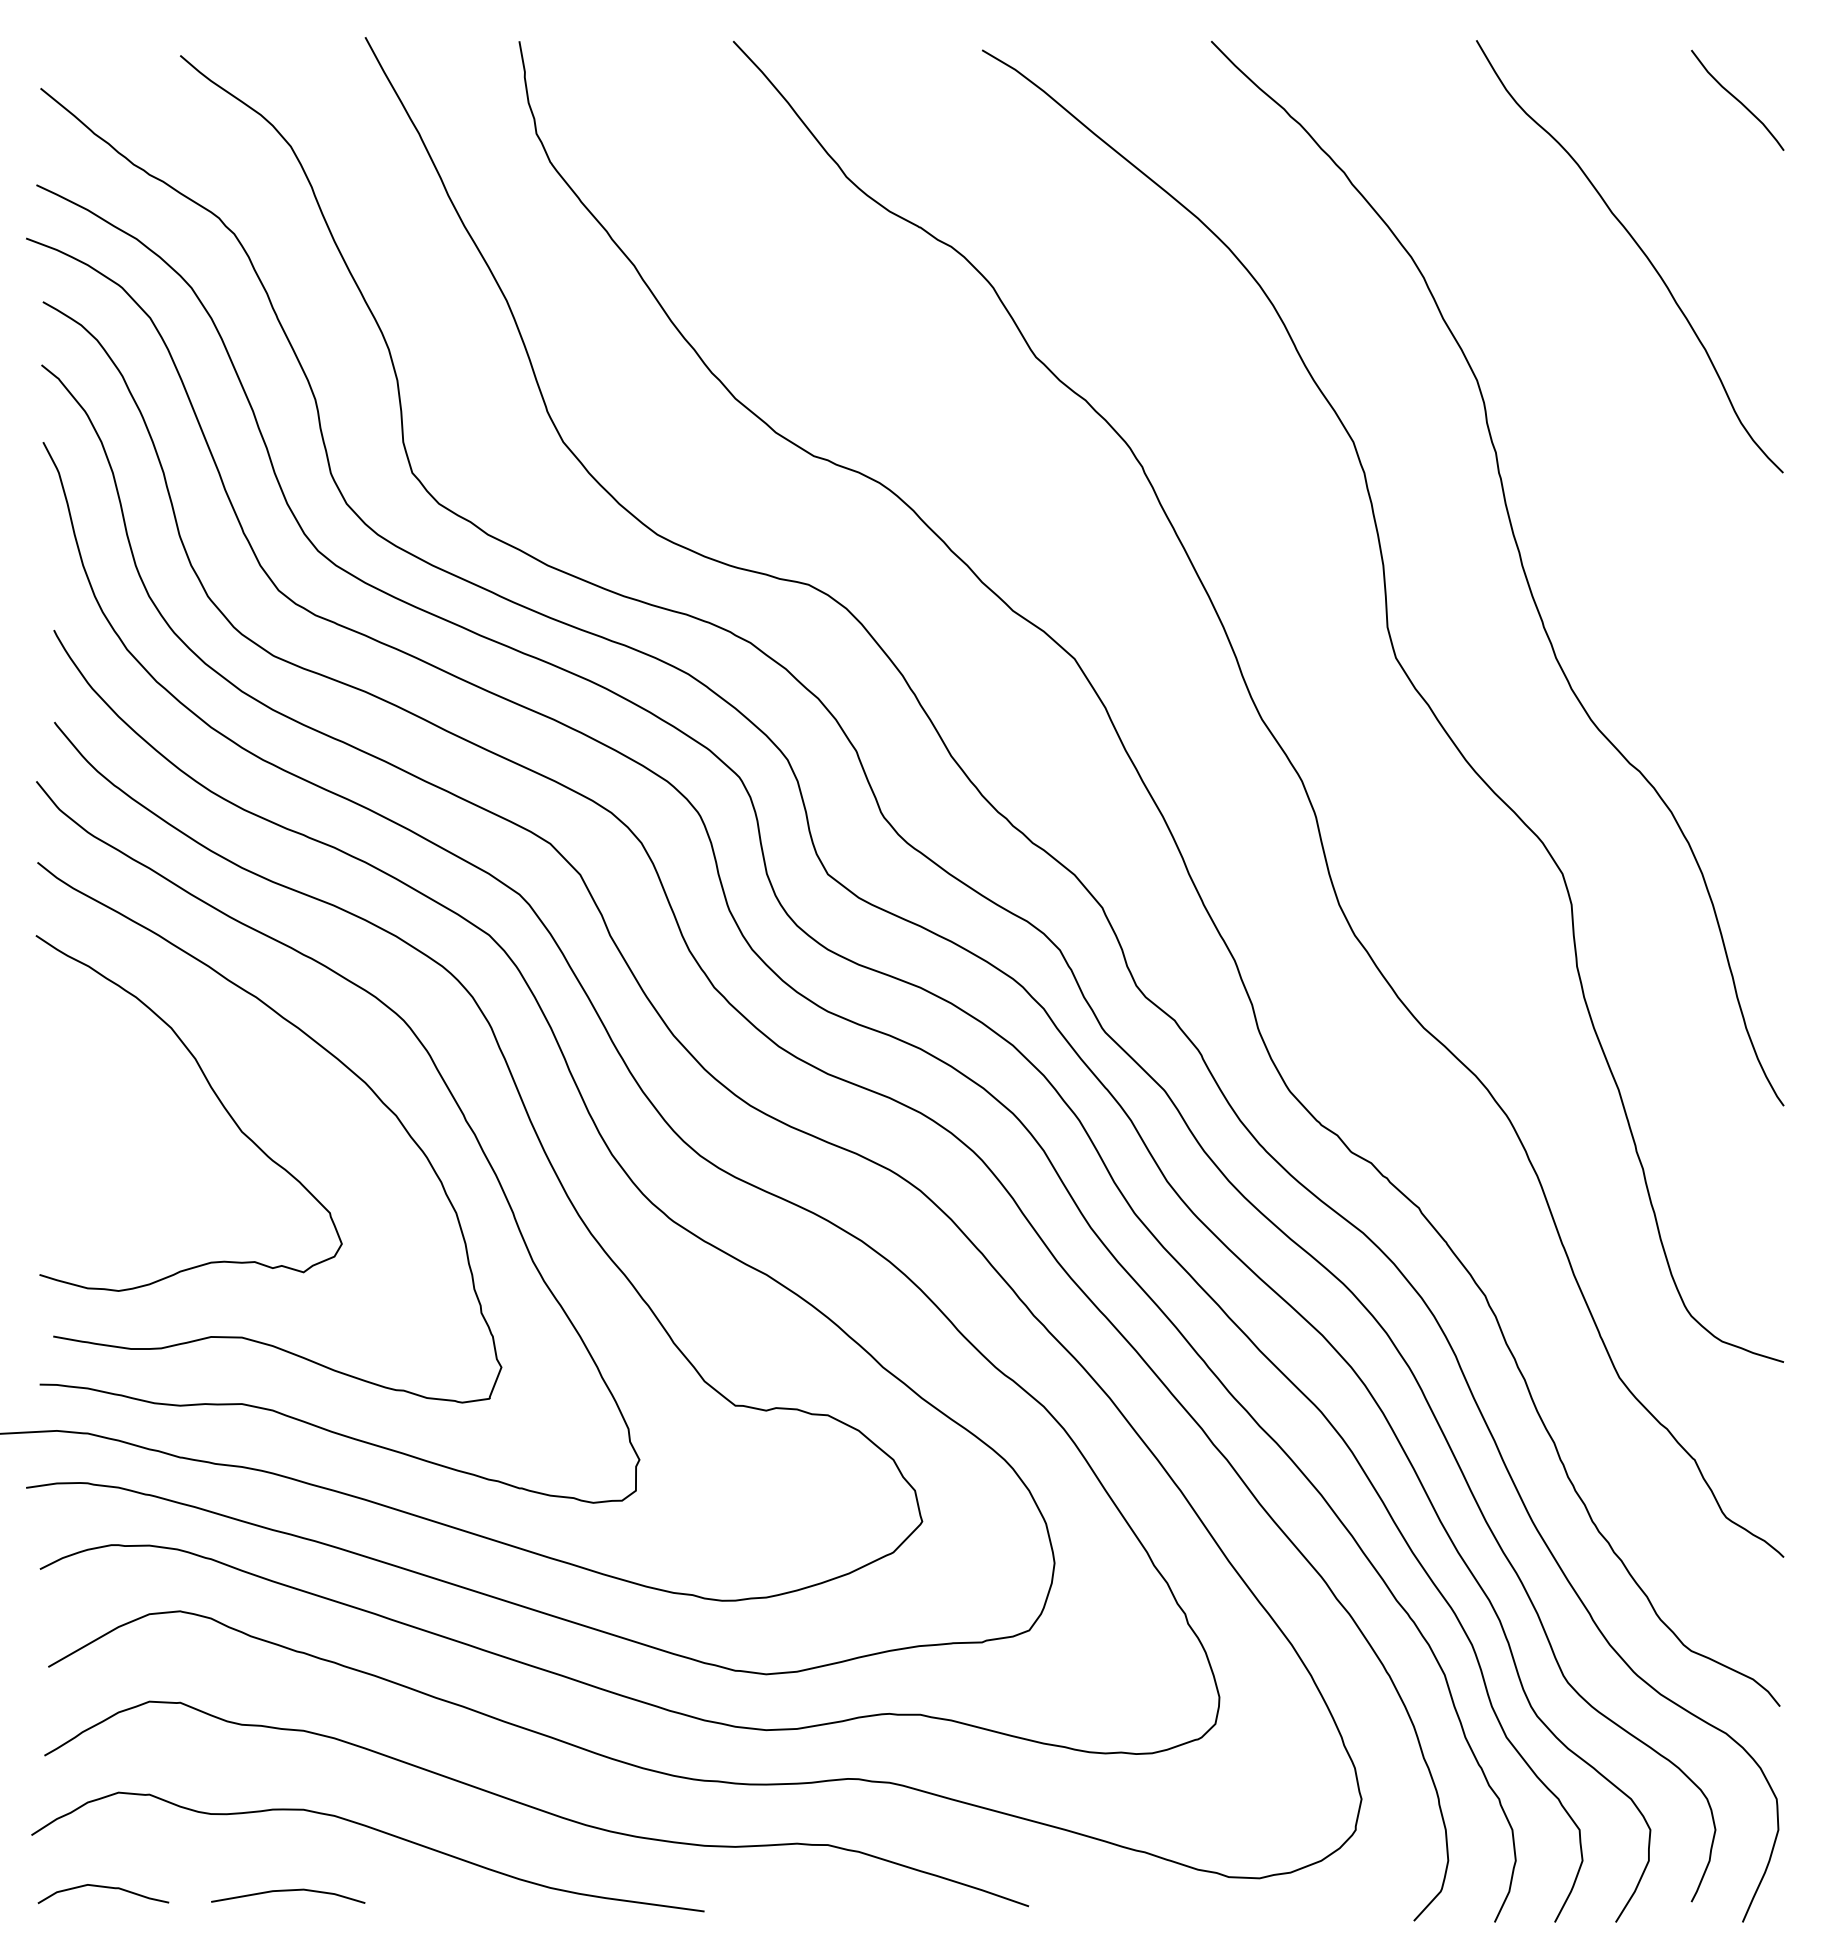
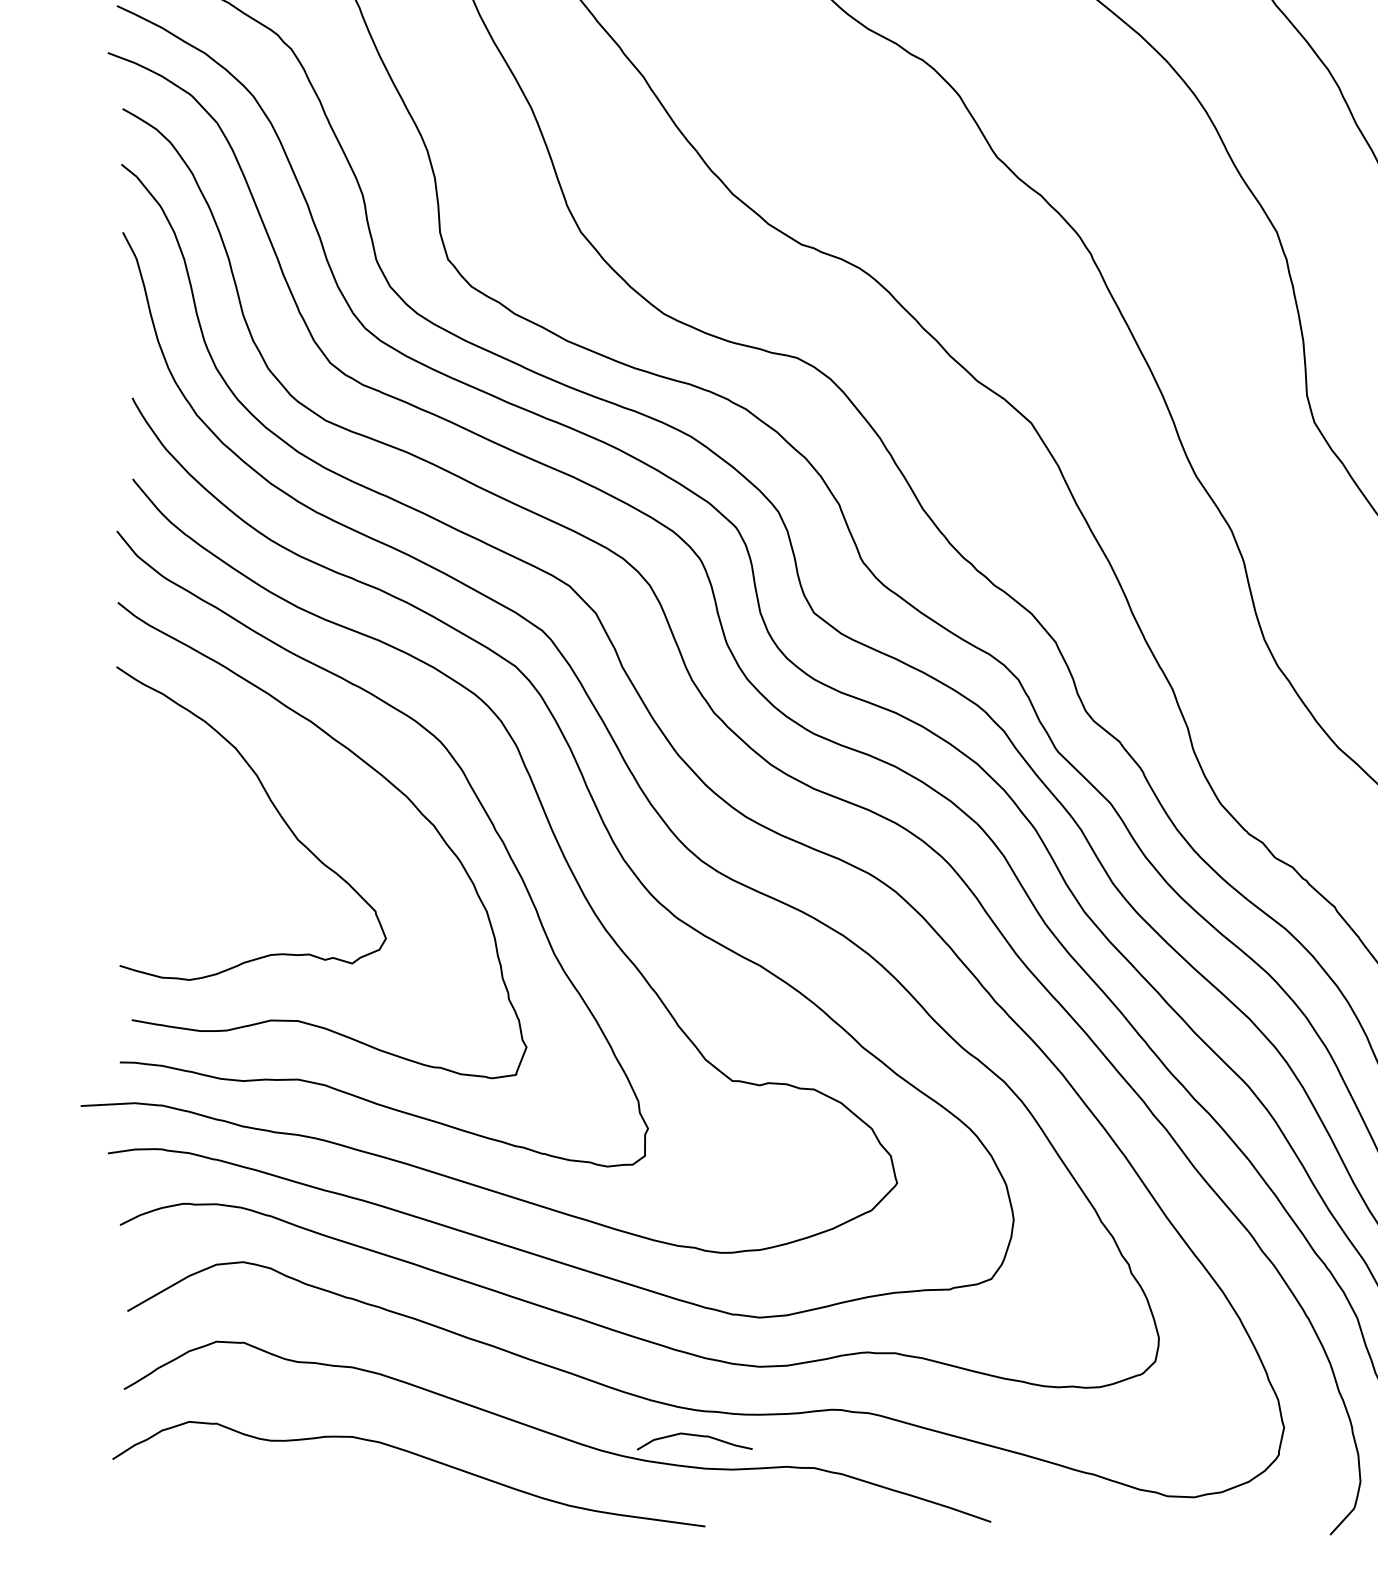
curve: (106, 1888) -> (697, 1436), moved
line: (288, 1891) -> (338, 1508), removed

